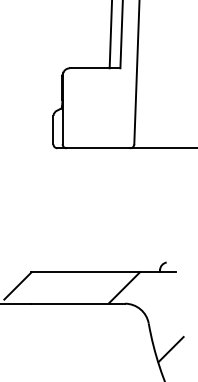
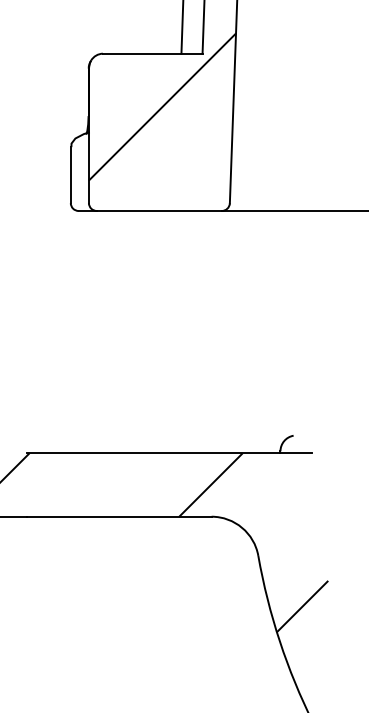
hatch: (99, 95) -> (161, 107), added

